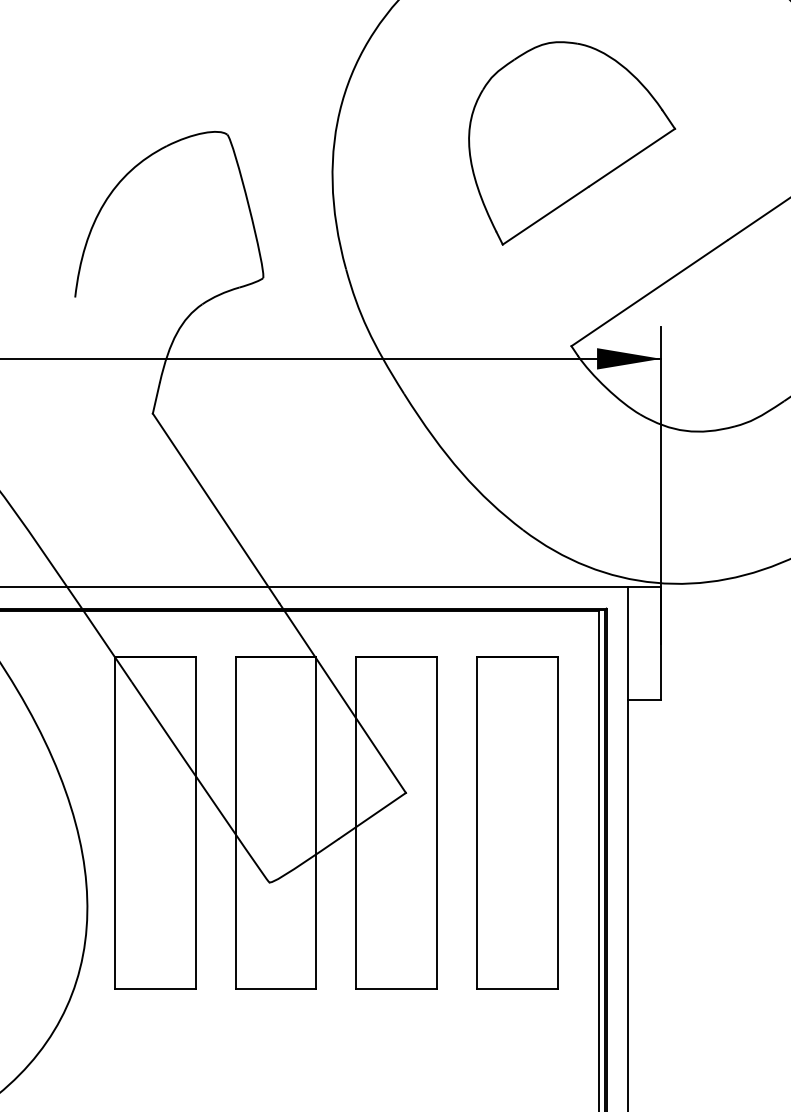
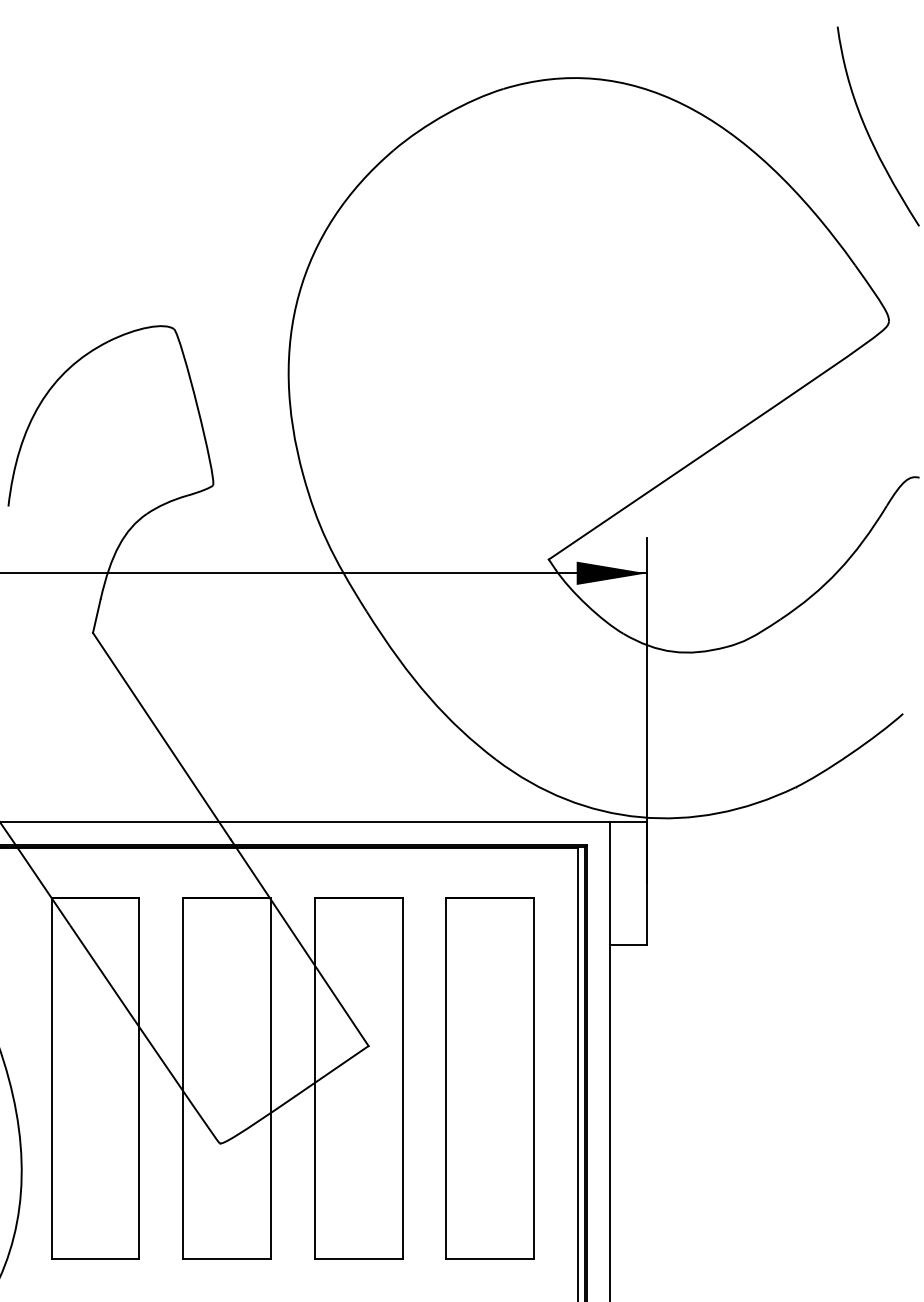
part: (572, 143) -> (549, 338), removed

